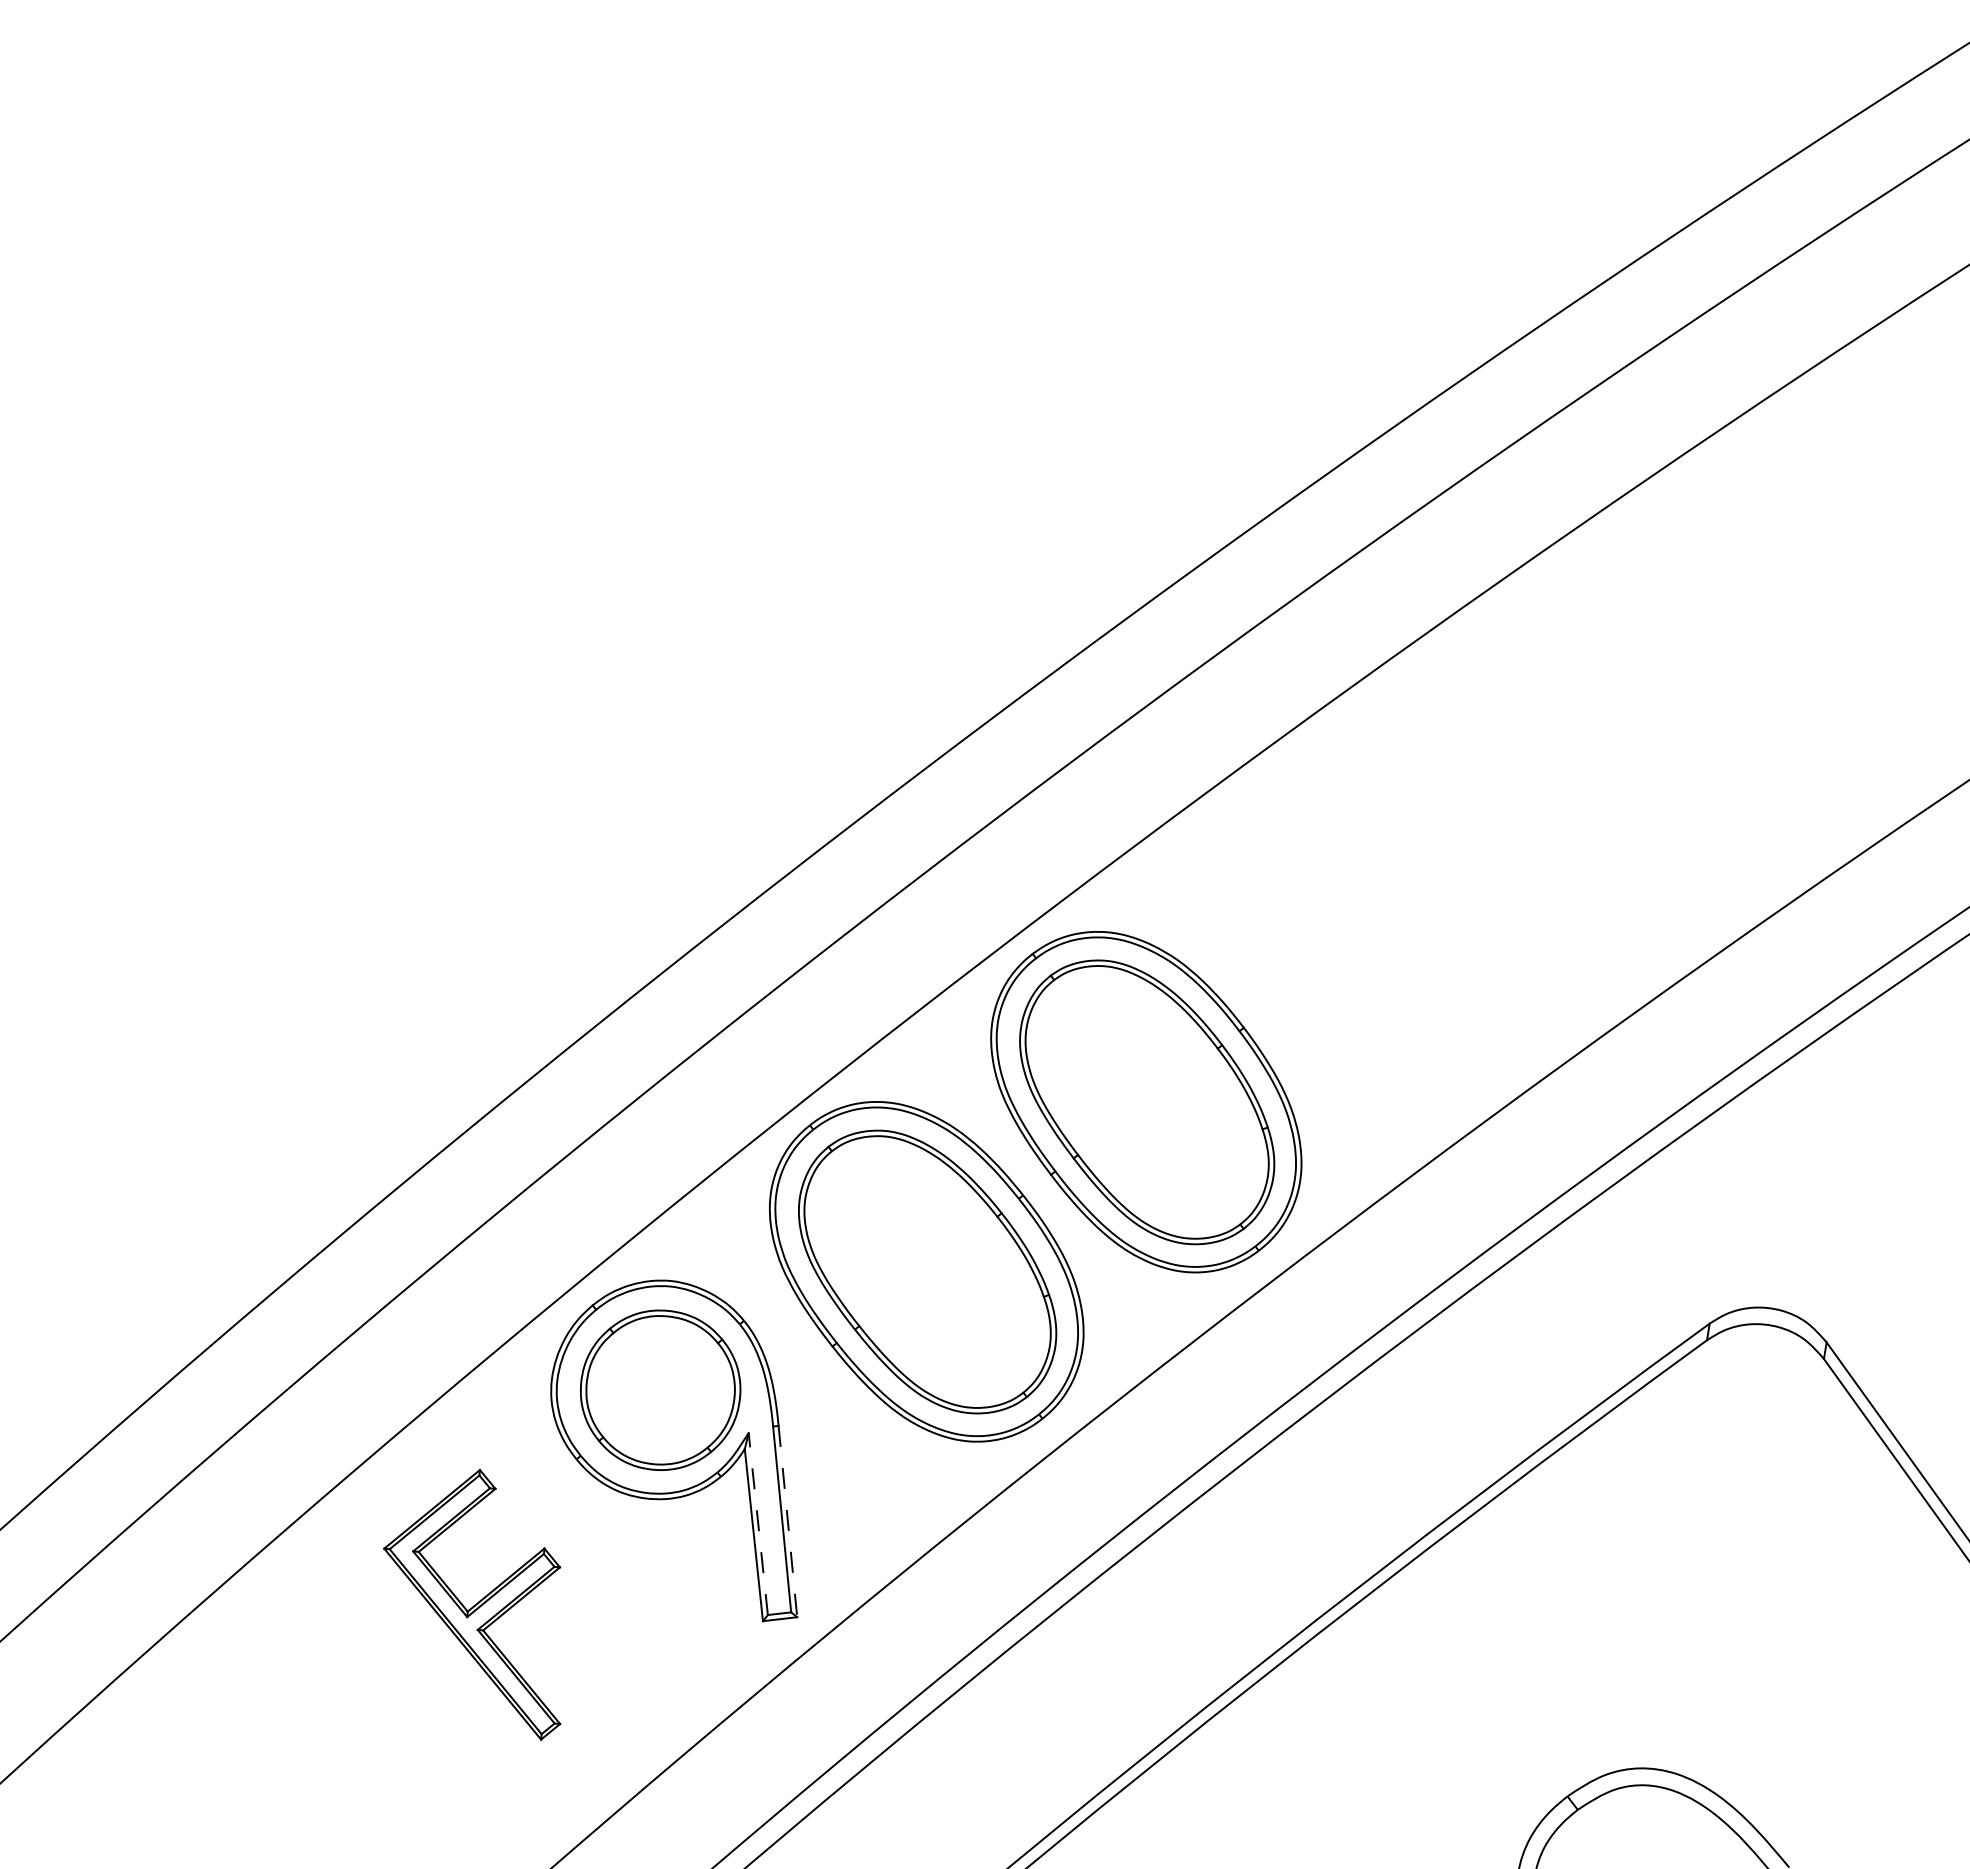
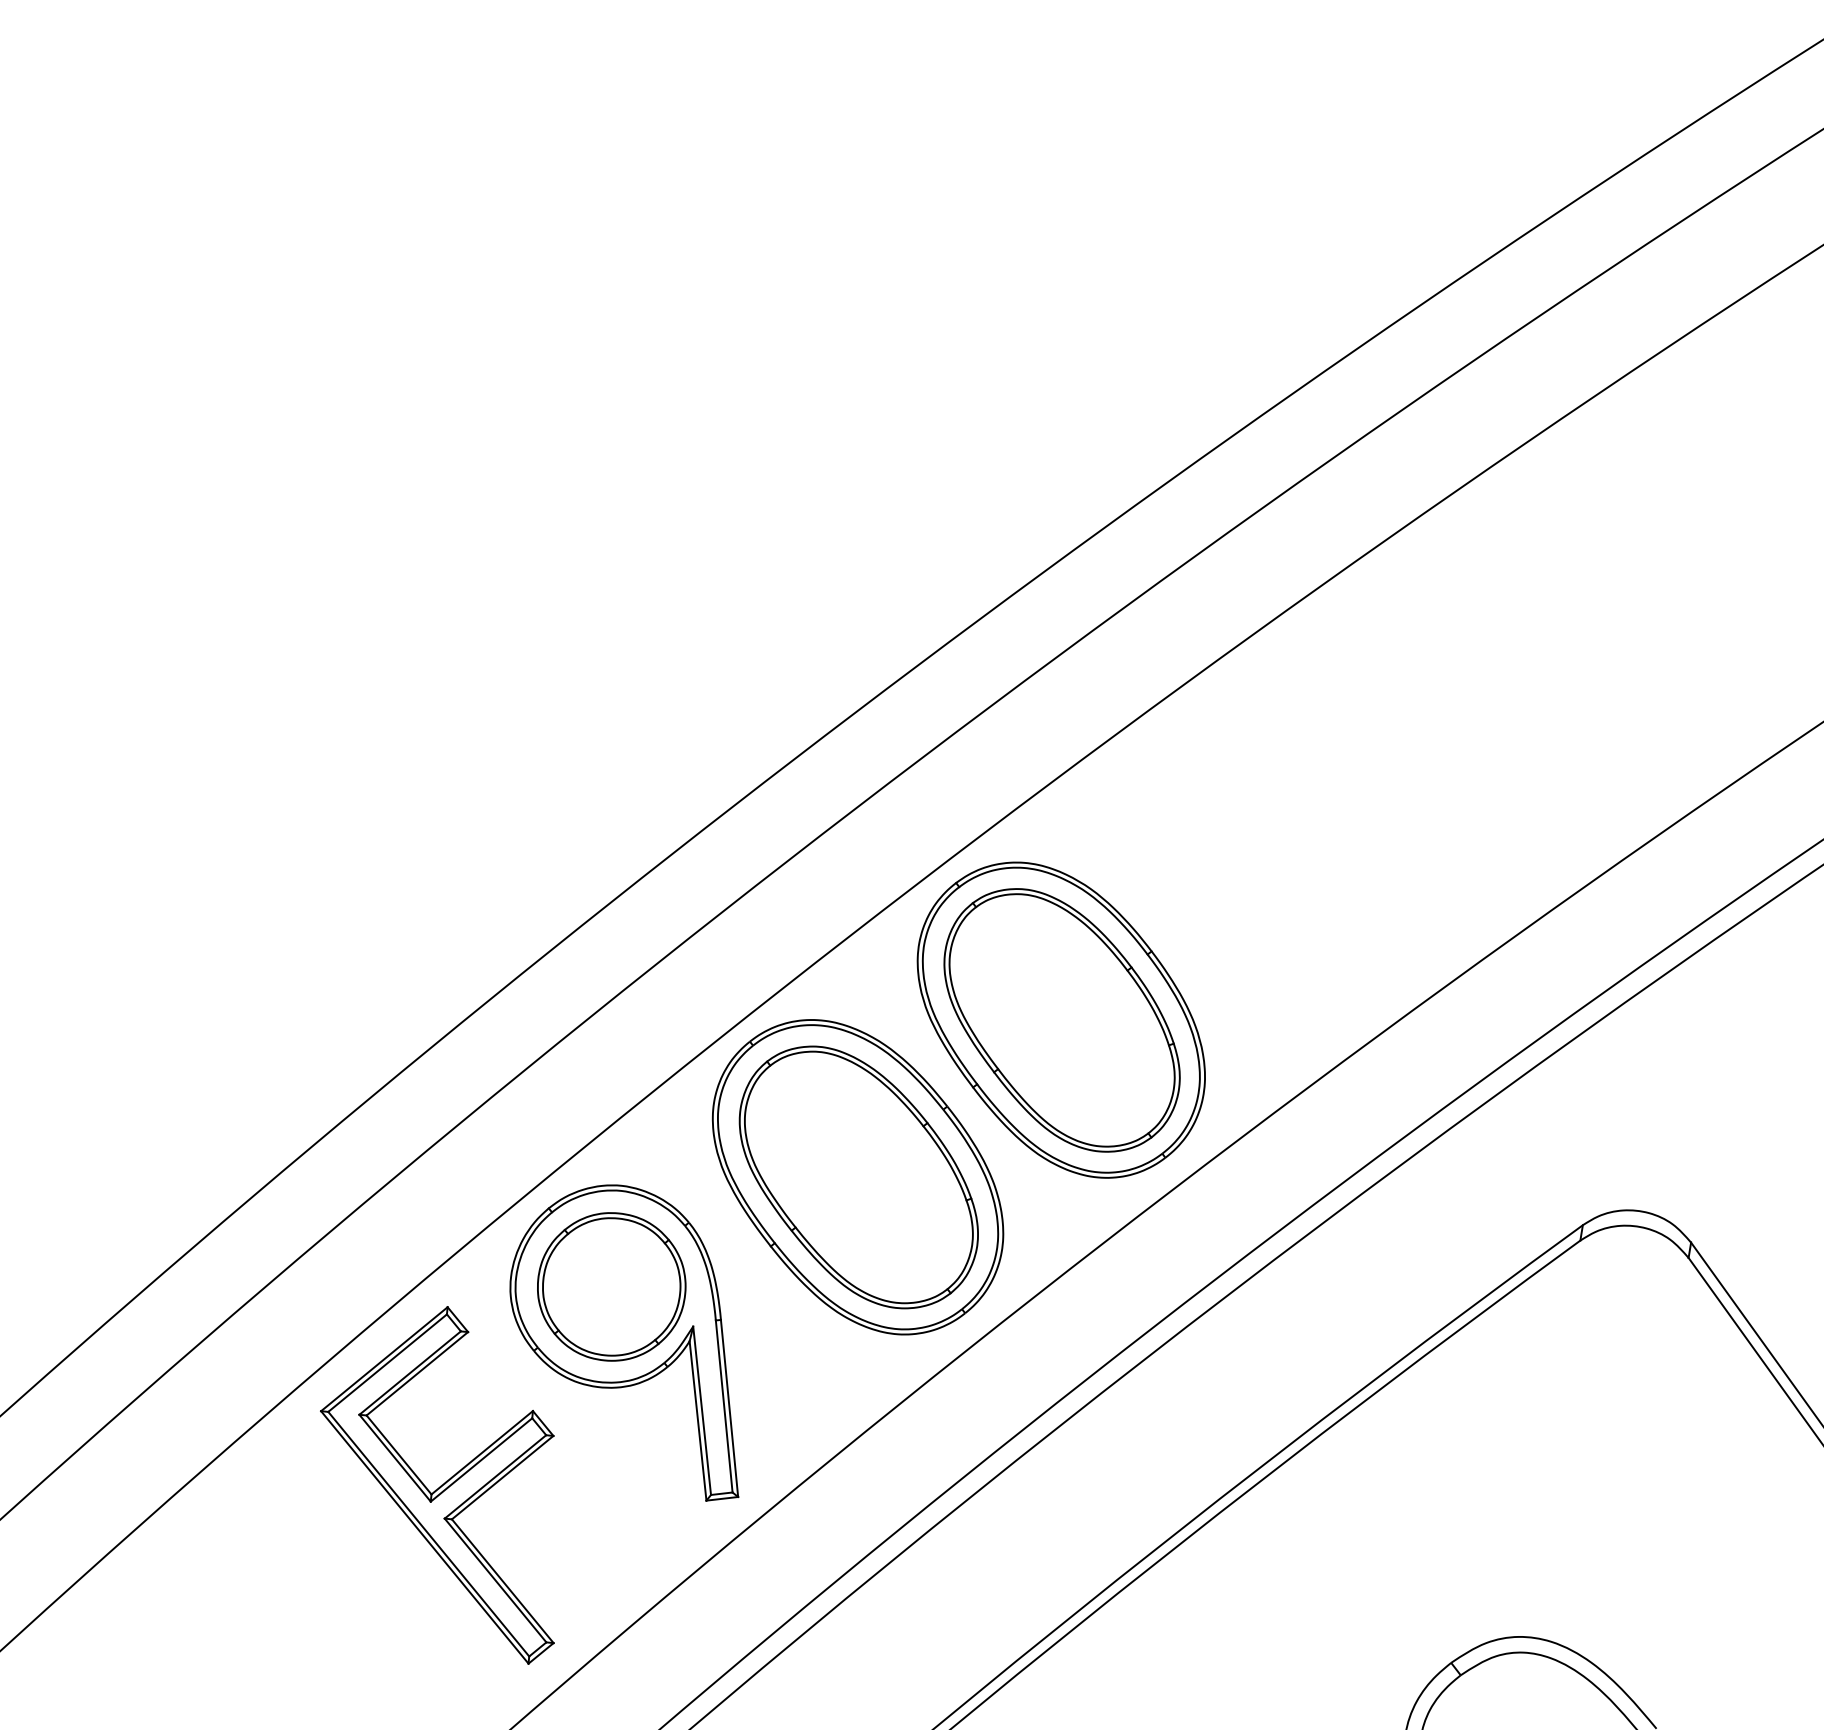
line: (787, 1522) -> (729, 1409), dashed -> solid
line: (758, 1523) -> (702, 1410), dashed -> solid
part: (471, 1604) -> (436, 1485), size x1.43

